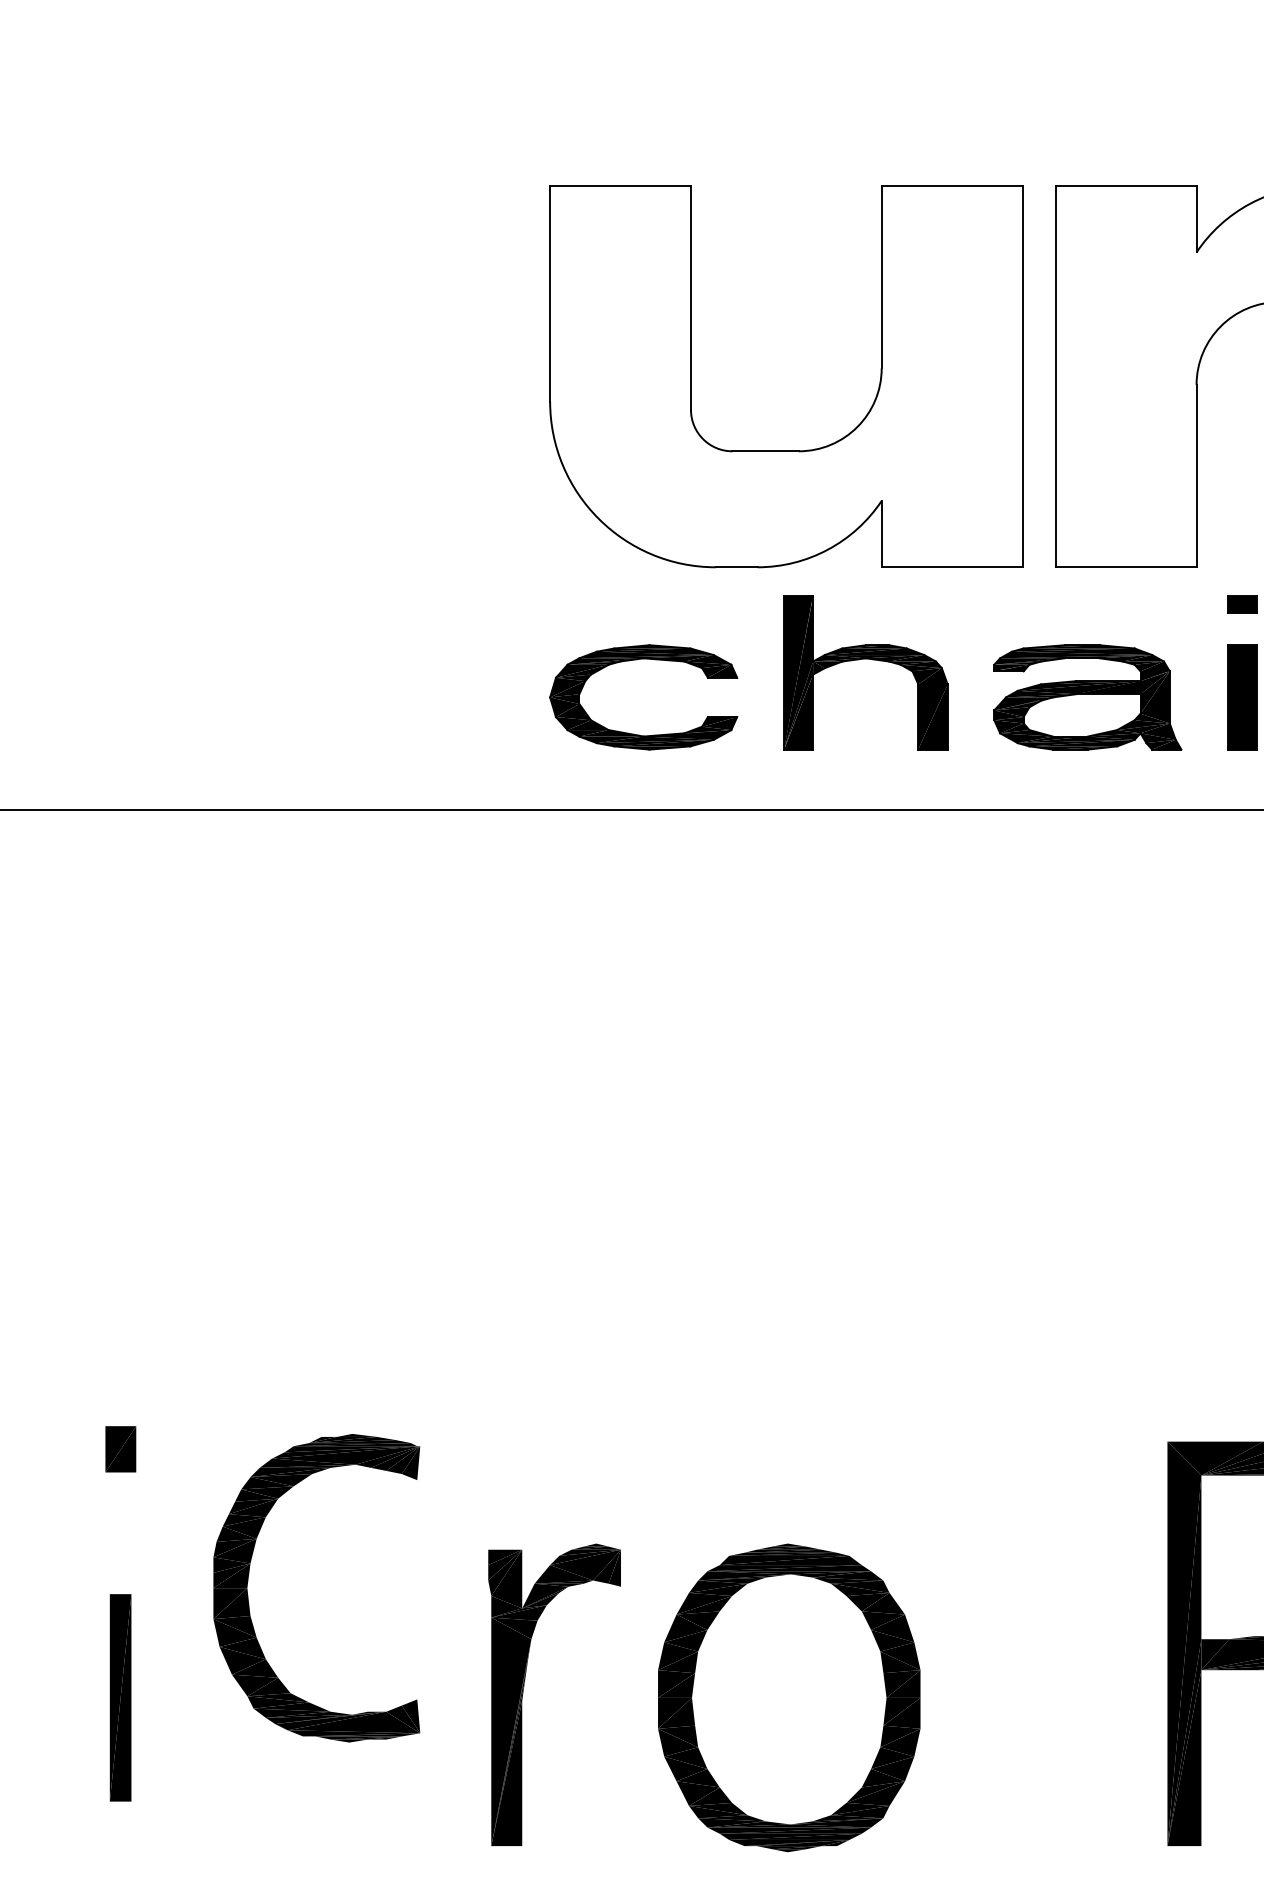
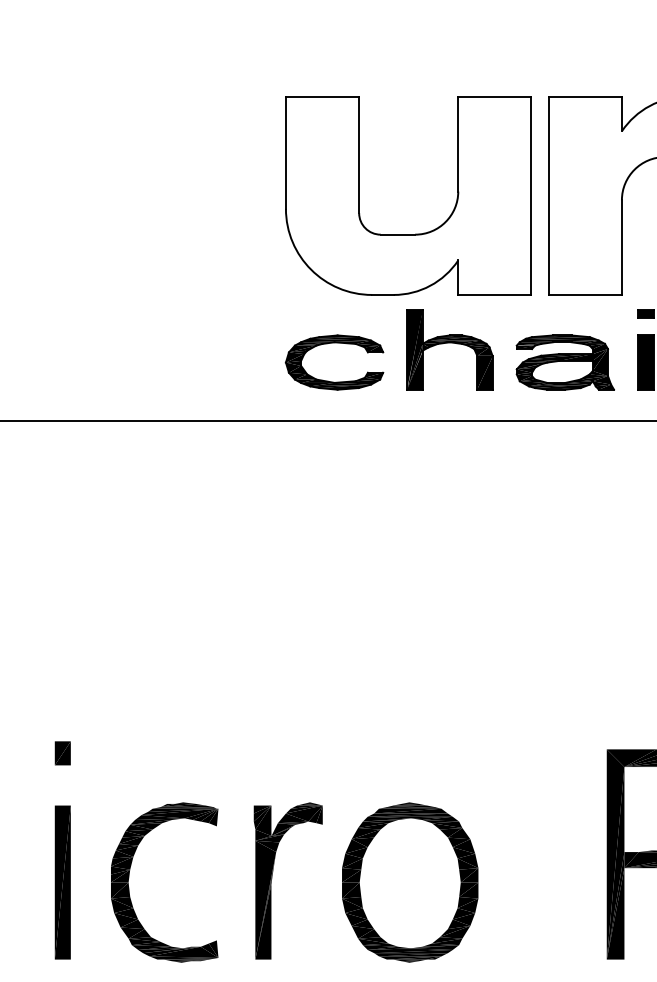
part: (249, 1580) -> (129, 878), moved
part: (120, 1697) -> (62, 882), size x1.43

